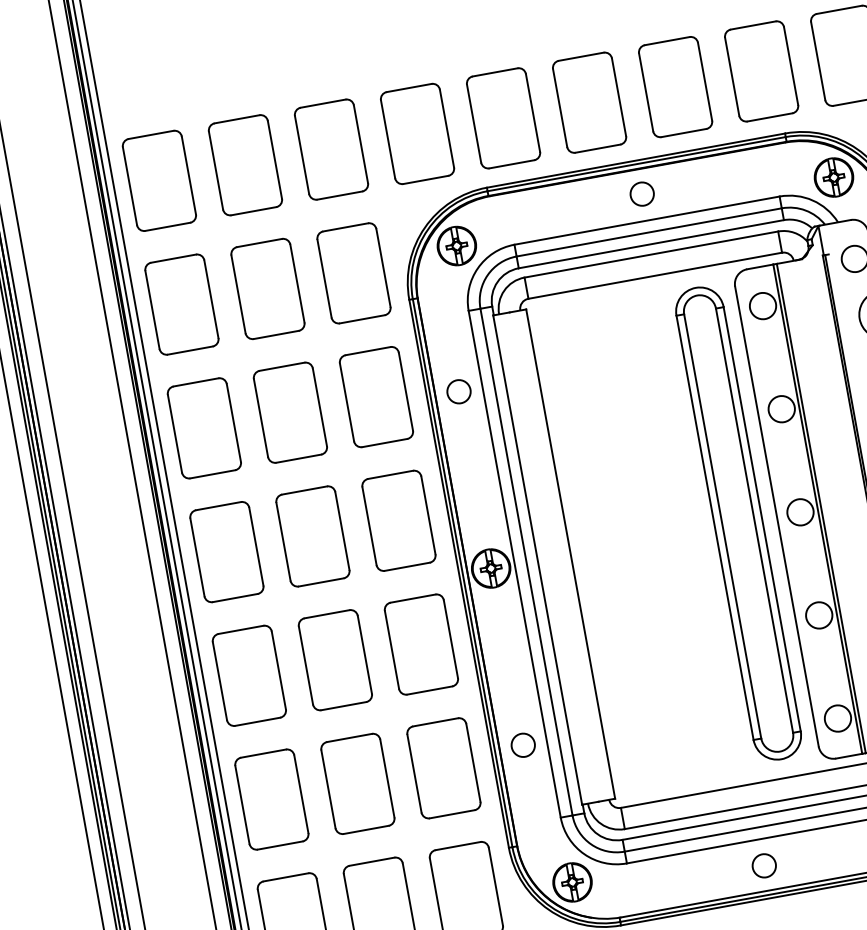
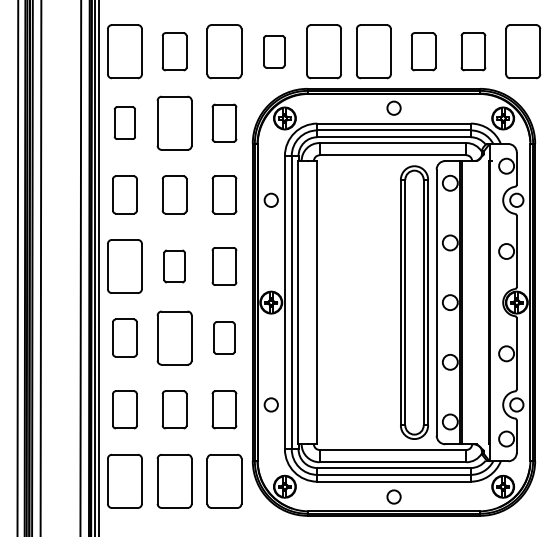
part: (761, 71) -> (473, 51), size x0.7
part: (675, 86) -> (423, 51), size x0.7
part: (417, 133) -> (274, 51), size x0.6
part: (245, 164) -> (174, 51), size x0.7
part: (353, 271) -> (224, 122), size x0.7
part: (180, 303) -> (124, 122), size x0.6
part: (376, 396) -> (224, 194), size x0.7
part: (289, 412) -> (174, 194), size x0.7
part: (203, 427) -> (124, 194), size x0.7
part: (398, 520) -> (224, 266), size x0.7
part: (312, 536) -> (174, 266), size x0.6
part: (421, 643) -> (224, 337), size x0.6
part: (248, 674) -> (124, 337), size x0.7
part: (443, 767) -> (224, 409), size x0.7
part: (357, 783) -> (174, 409), size x0.7
part: (271, 799) -> (124, 409), size x0.7

